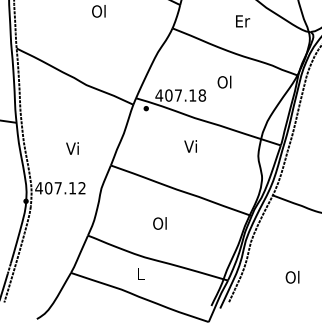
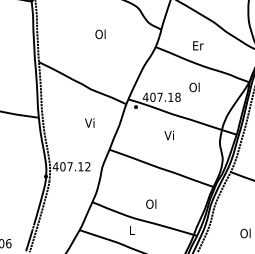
text: (243, 20) -> (198, 45), moved
text: (72, 147) -> (89, 122), moved
text: (160, 222) -> (151, 203), moved

